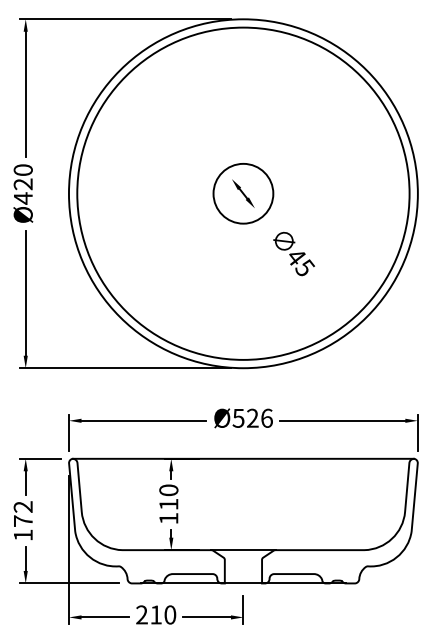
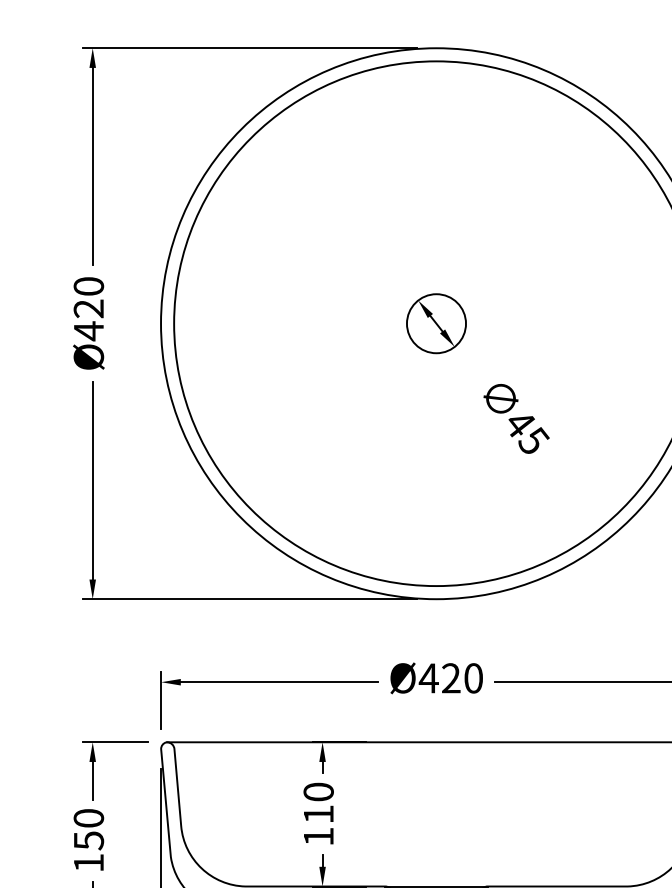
circle: (243, 193) -> (436, 323), size x0.62
text: (252, 417) -> (450, 677), Ø526 -> Ø420
text: (22, 514) -> (87, 830), 172 -> 150

